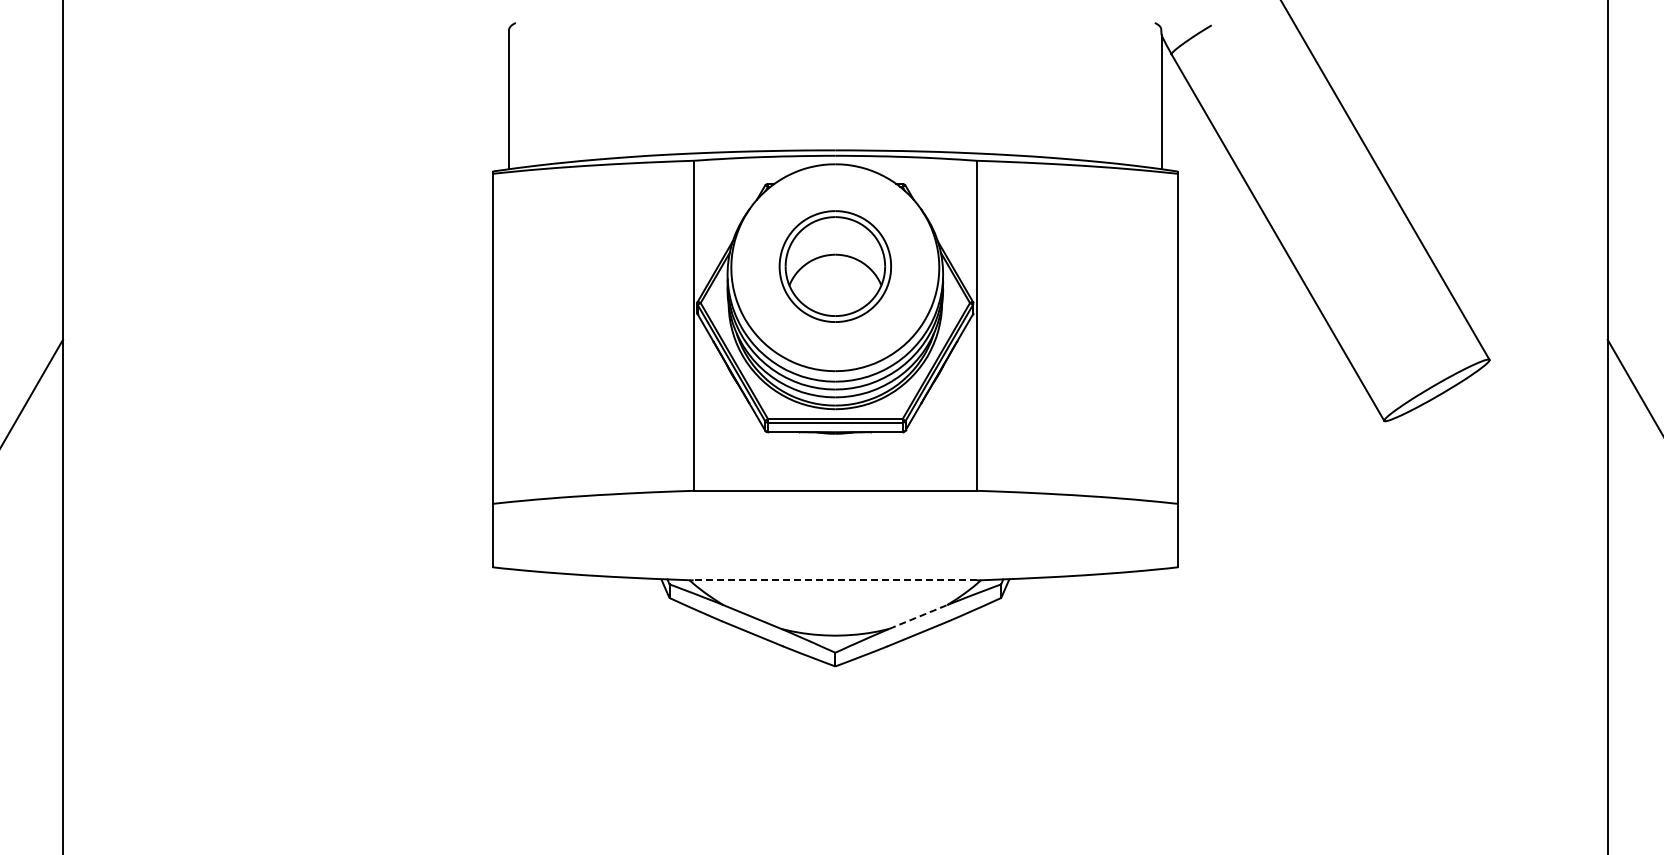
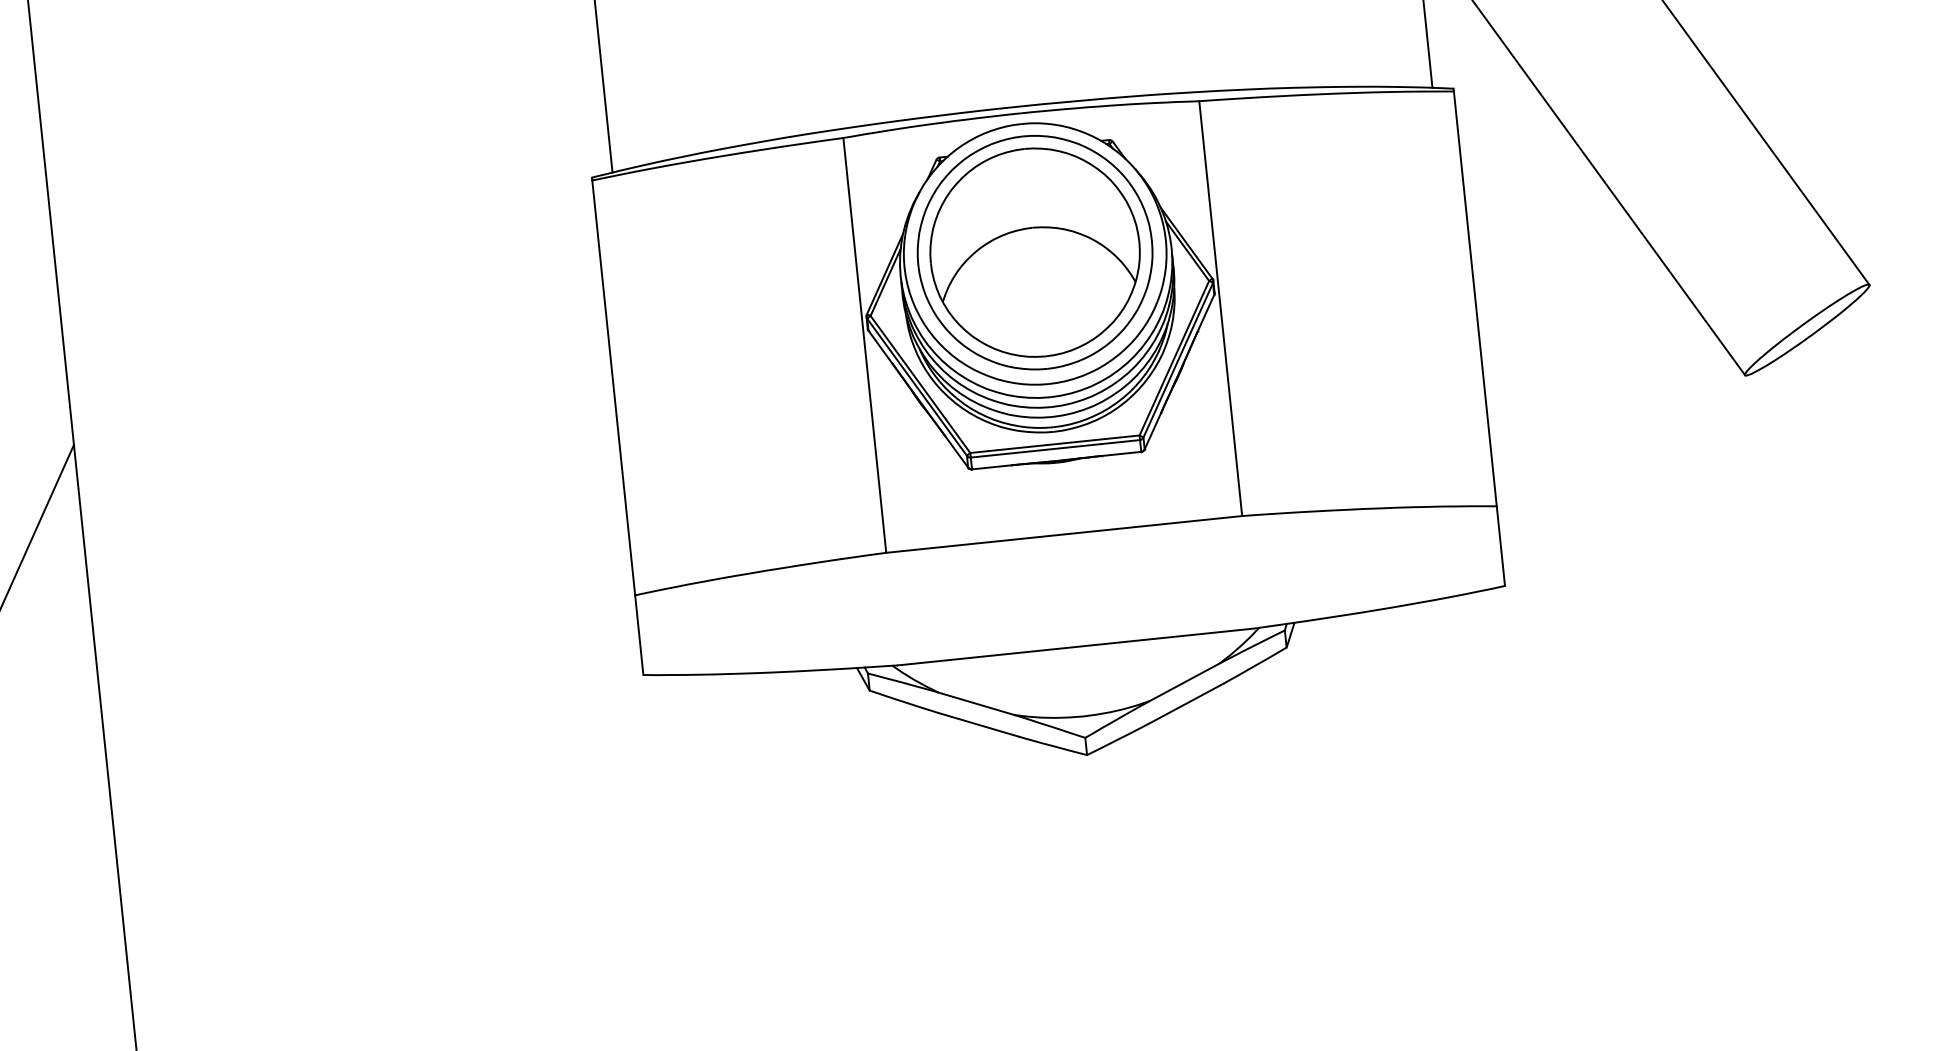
part: (835, 266) -> (1035, 252), size x1.67
line: (835, 580) -> (1076, 647), dashed -> solid
line: (918, 616) -> (1185, 681), dashed -> solid

